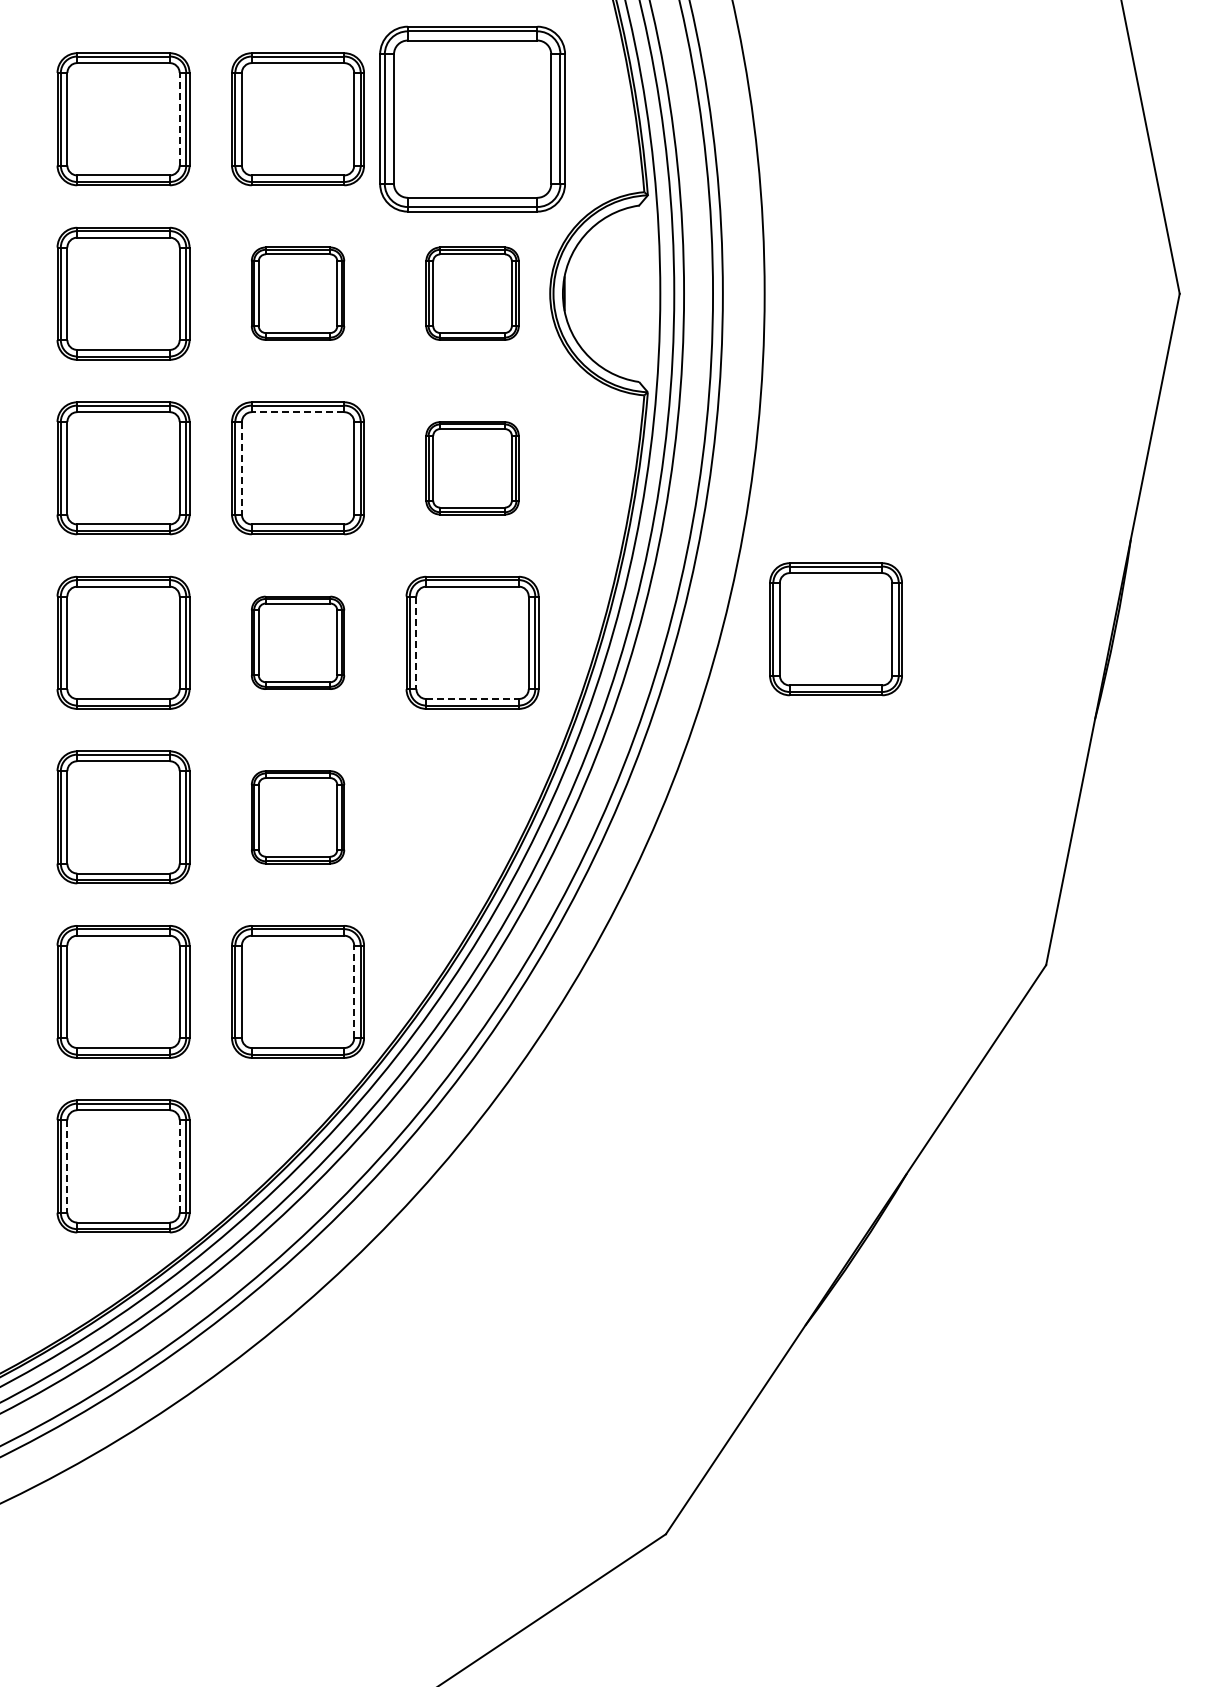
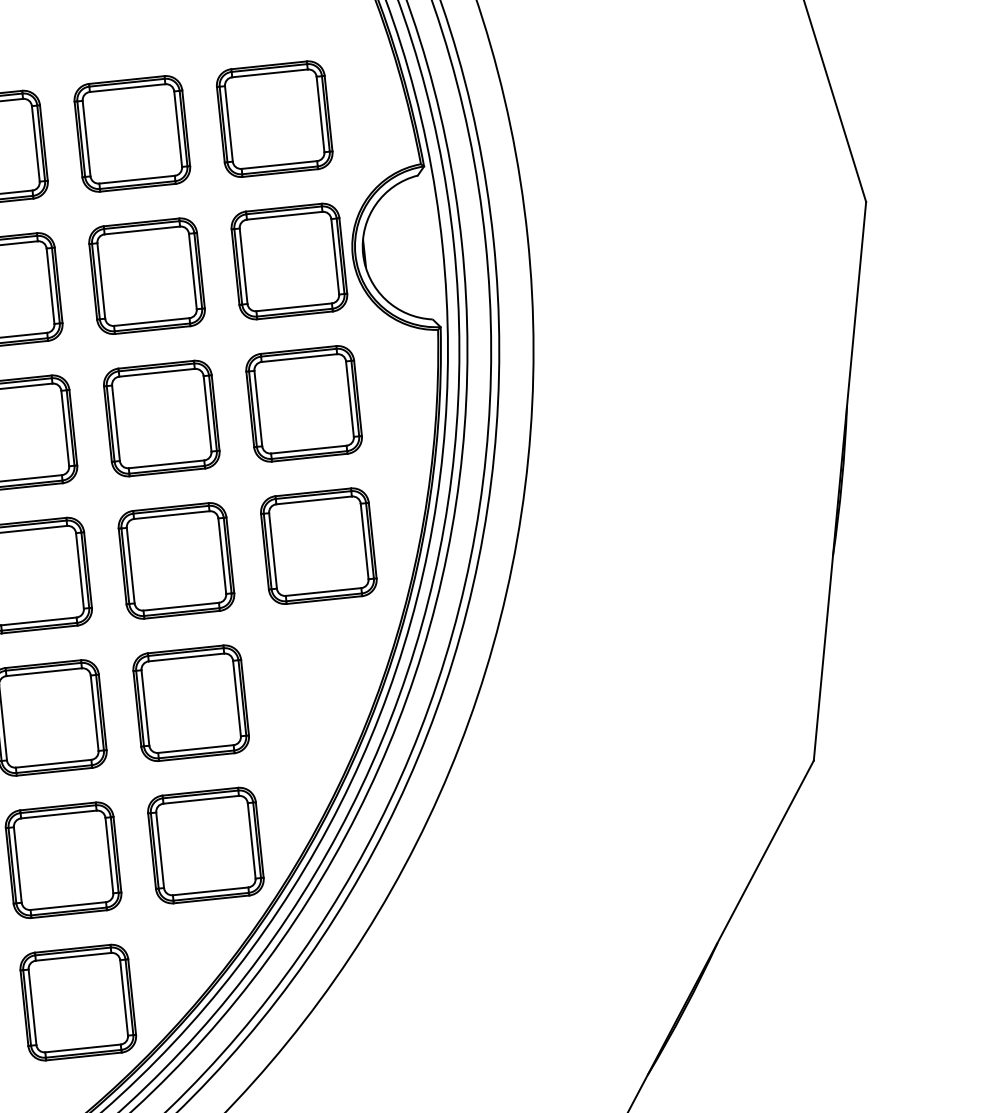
line: (179, 118) -> (35, 143), dashed -> solid
part: (472, 119) -> (274, 119), size x0.71
part: (297, 293) -> (146, 276), size x1.43
part: (472, 293) -> (289, 261), size x1.43
line: (297, 412) -> (156, 373), dashed -> solid
line: (241, 468) -> (115, 423), dashed -> solid
part: (472, 468) -> (304, 404), size x1.43
part: (835, 629) -> (613, 504), removed
part: (297, 642) -> (176, 560), size x1.43
line: (416, 643) -> (273, 551), dashed -> solid
line: (473, 699) -> (324, 592), dashed -> solid
part: (297, 817) -> (190, 703), size x1.43
line: (354, 991) -> (251, 840), dashed -> solid
line: (179, 1165) -> (123, 997), dashed -> solid
line: (67, 1166) -> (32, 1007), dashed -> solid

